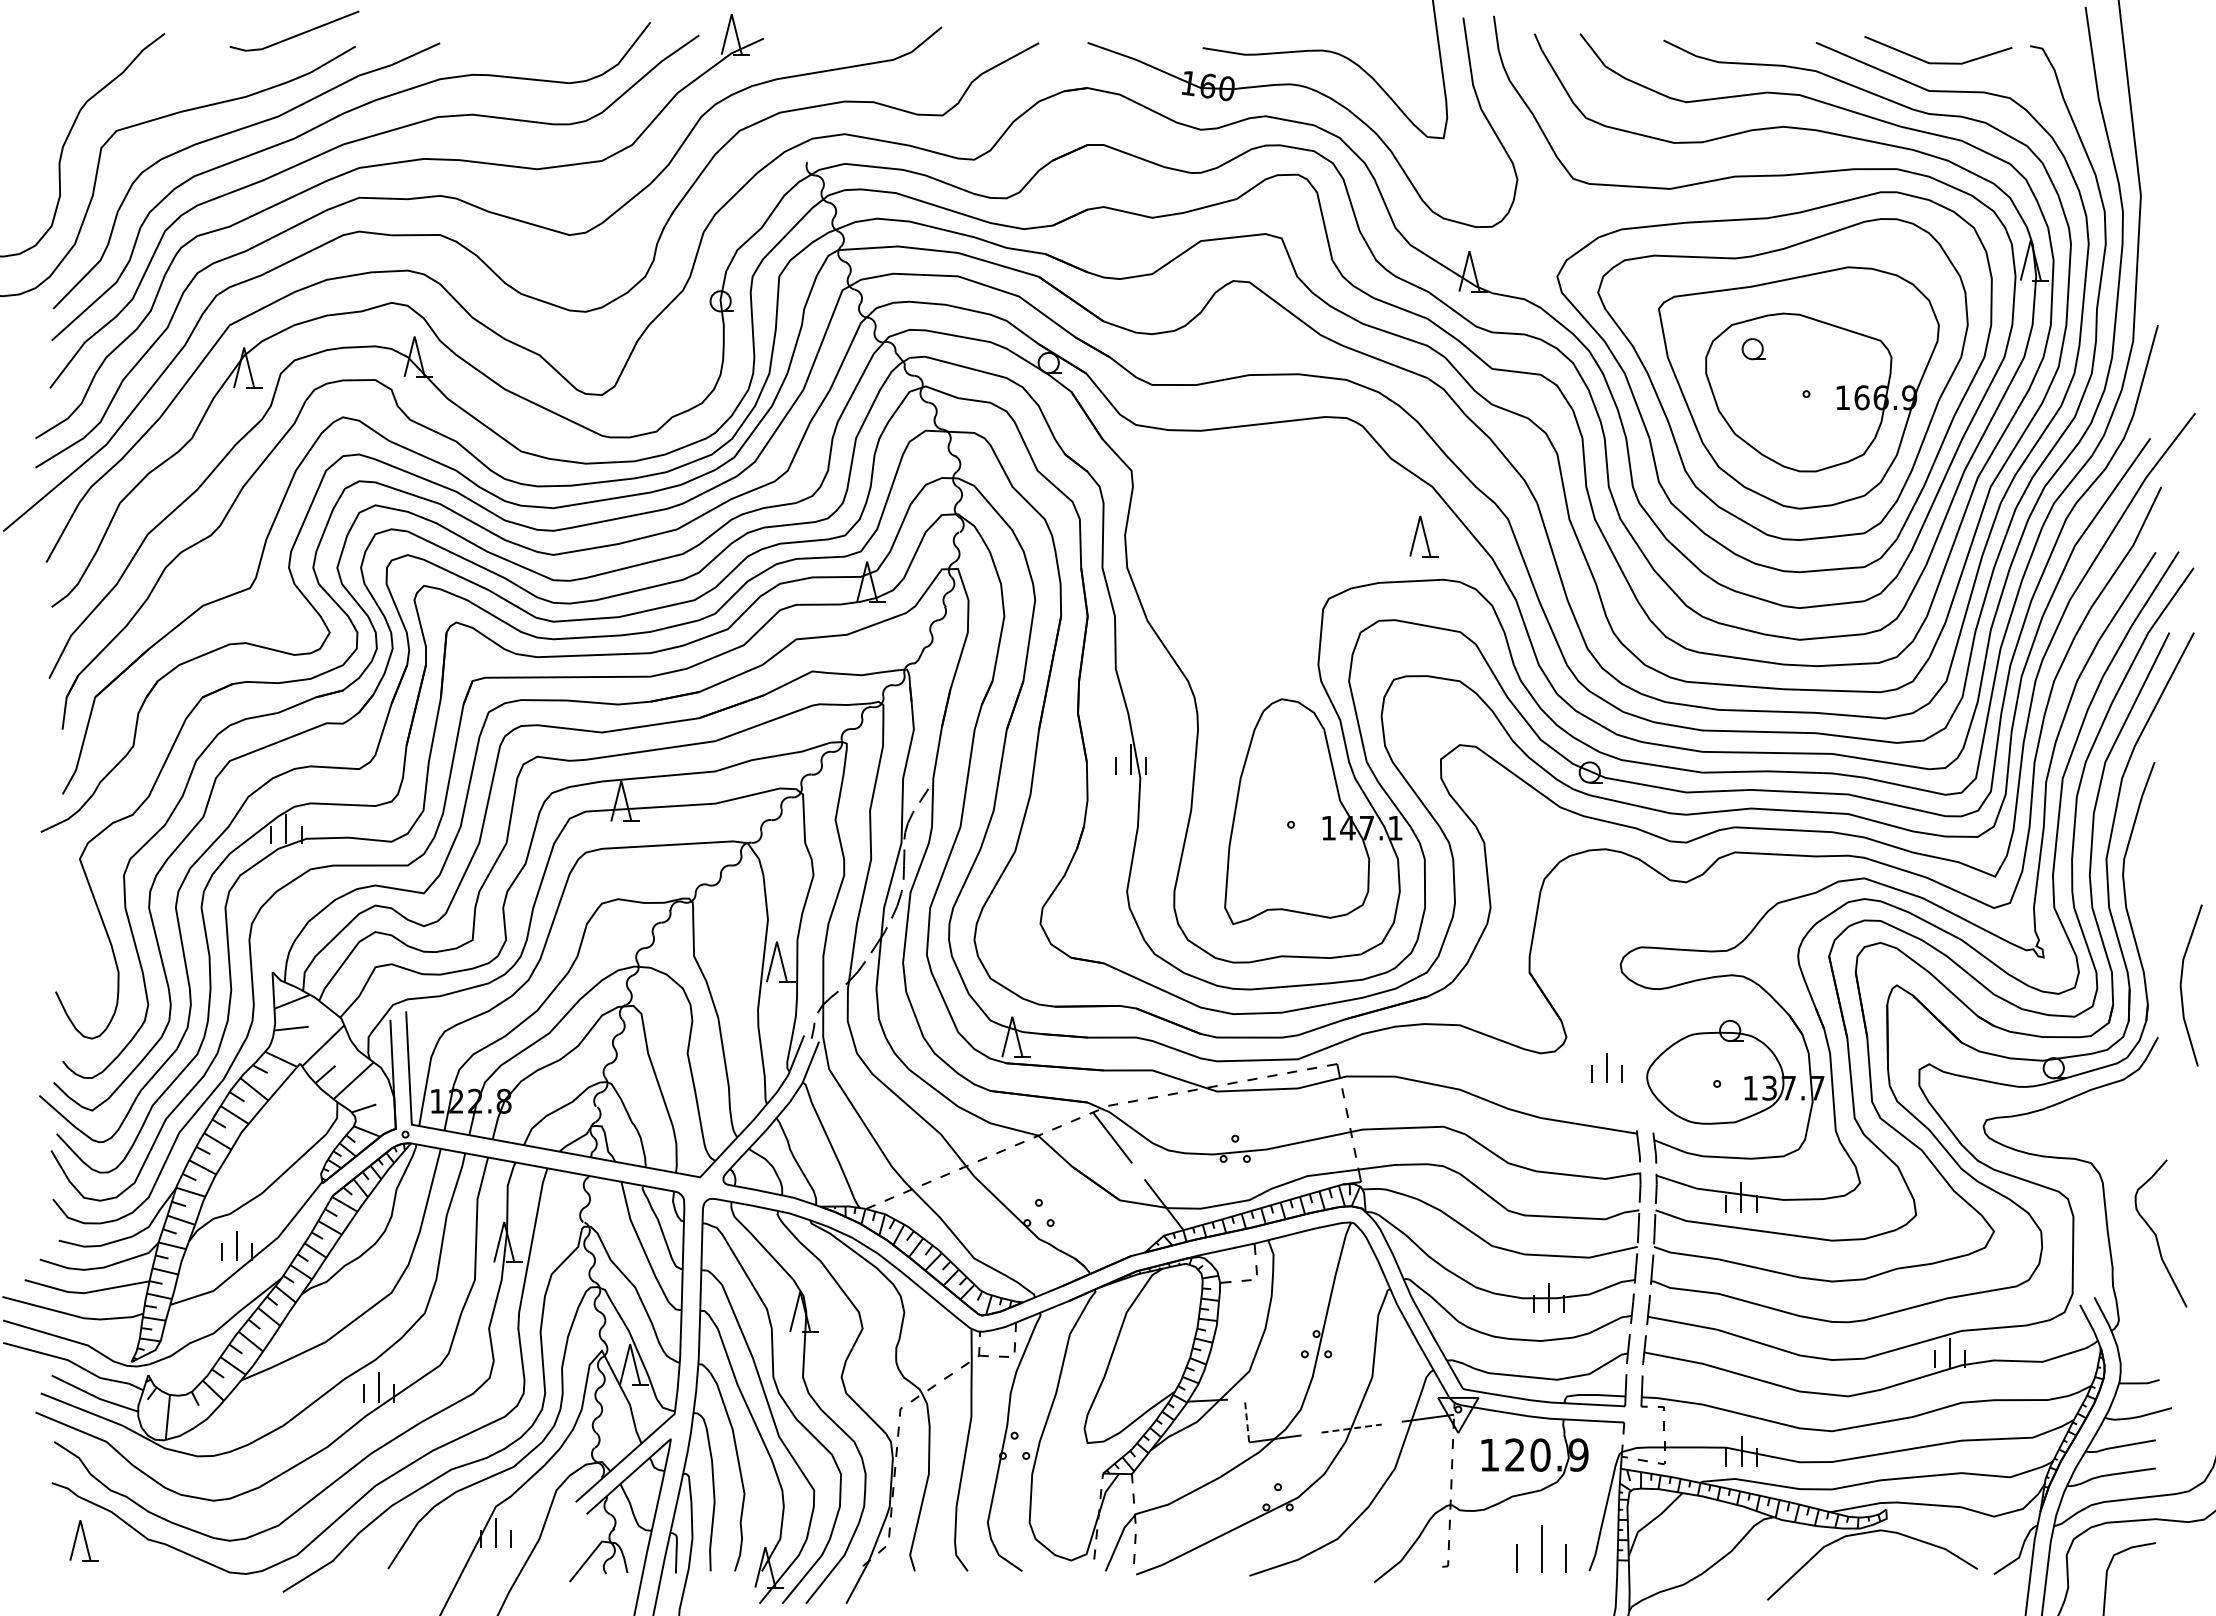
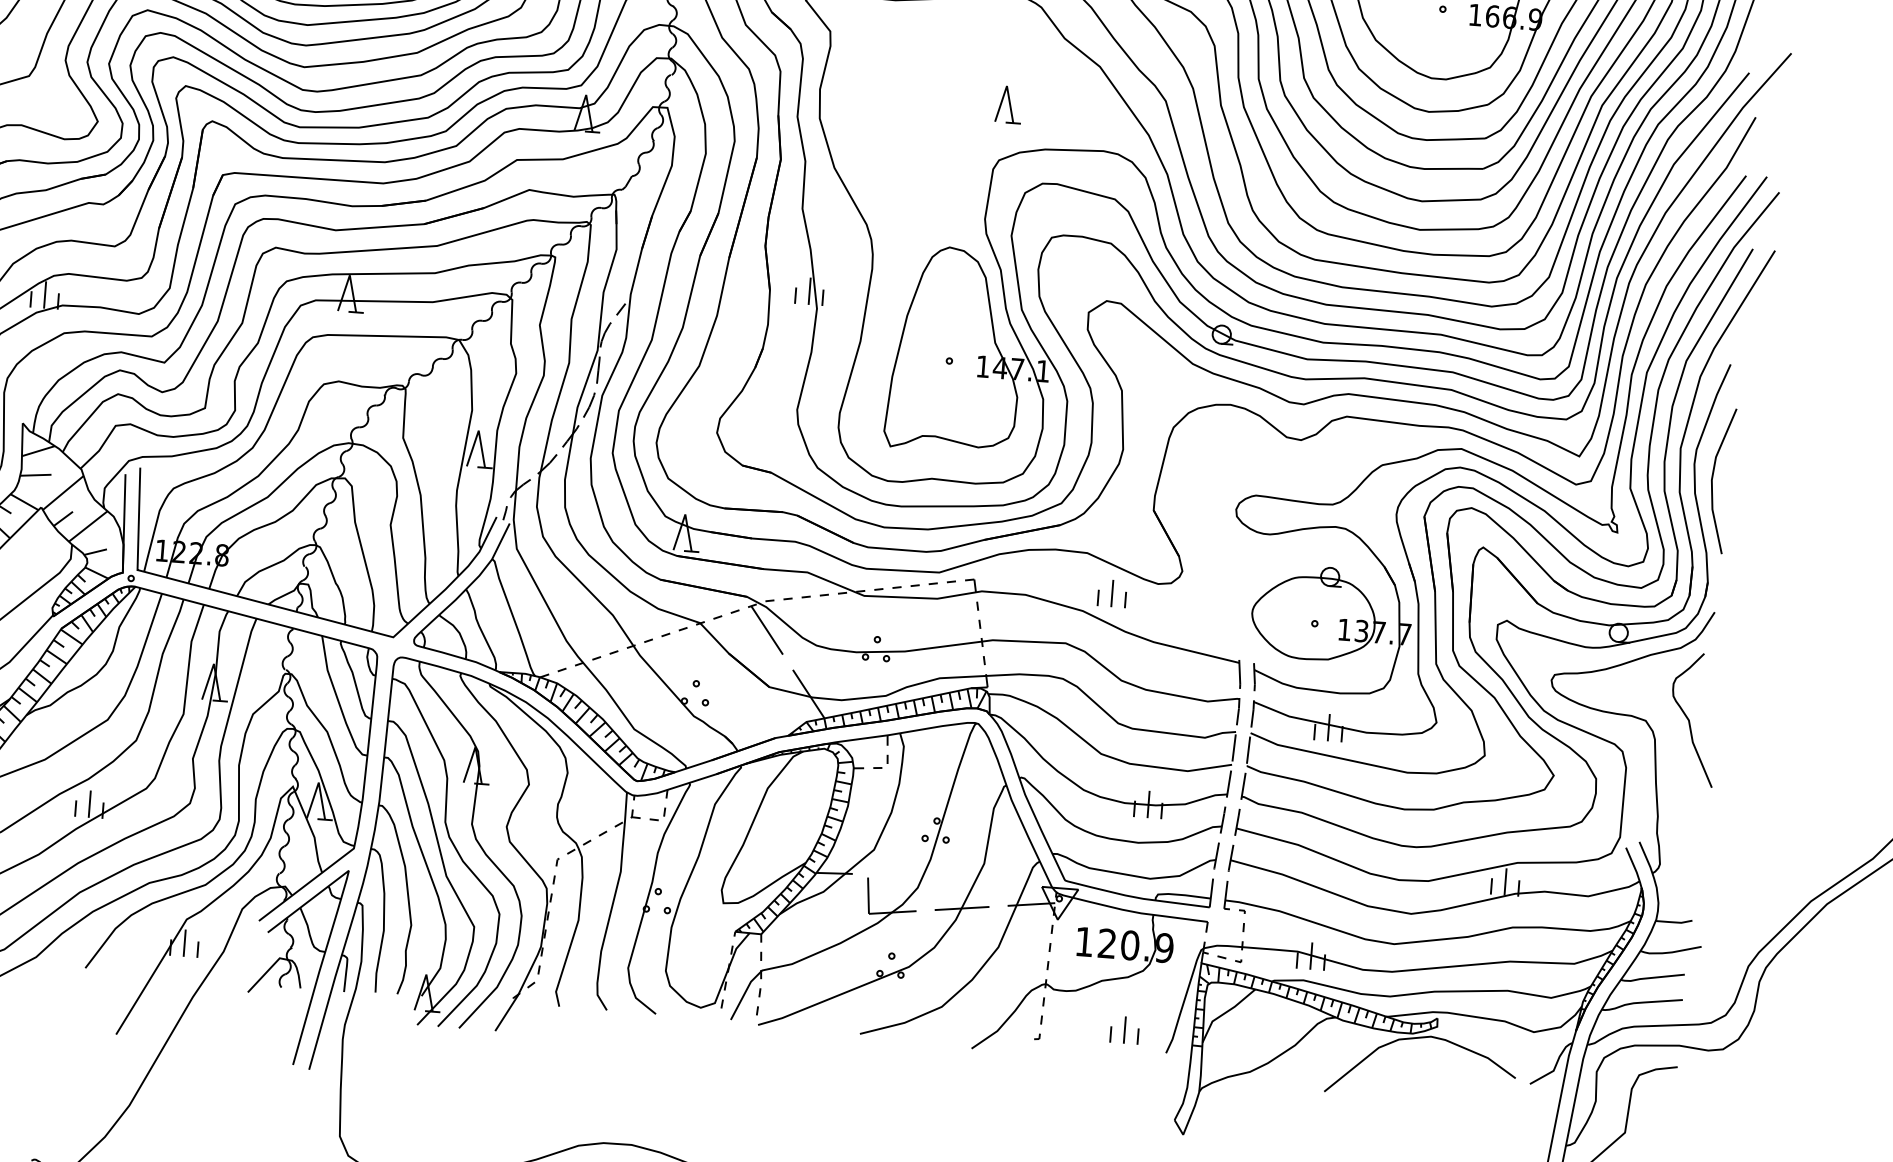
part: (1423, 536) -> (1008, 104), moved
line: (2181, 985) -> (1712, 480), moved
part: (1606, 1067) -> (1112, 593), moved
curve: (2156, 1234) -> (1689, 720), moved
line: (1247, 1422) -> (868, 895), dashed -> solid
line: (1352, 1428) -> (962, 908), dashed -> solid
part: (1541, 1548) -> (1124, 1029), size x0.62

